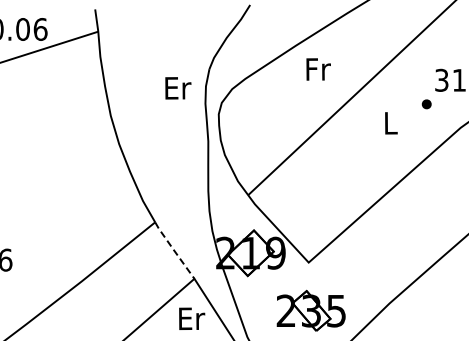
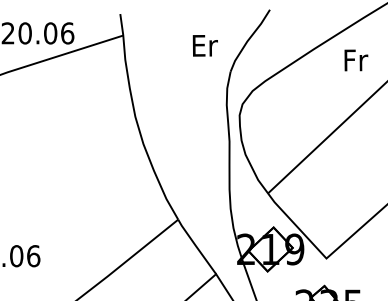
text: (318, 69) -> (356, 60), moved
text: (178, 88) -> (205, 45), moved
line: (173, 249) -> (195, 245), dashed -> solid

